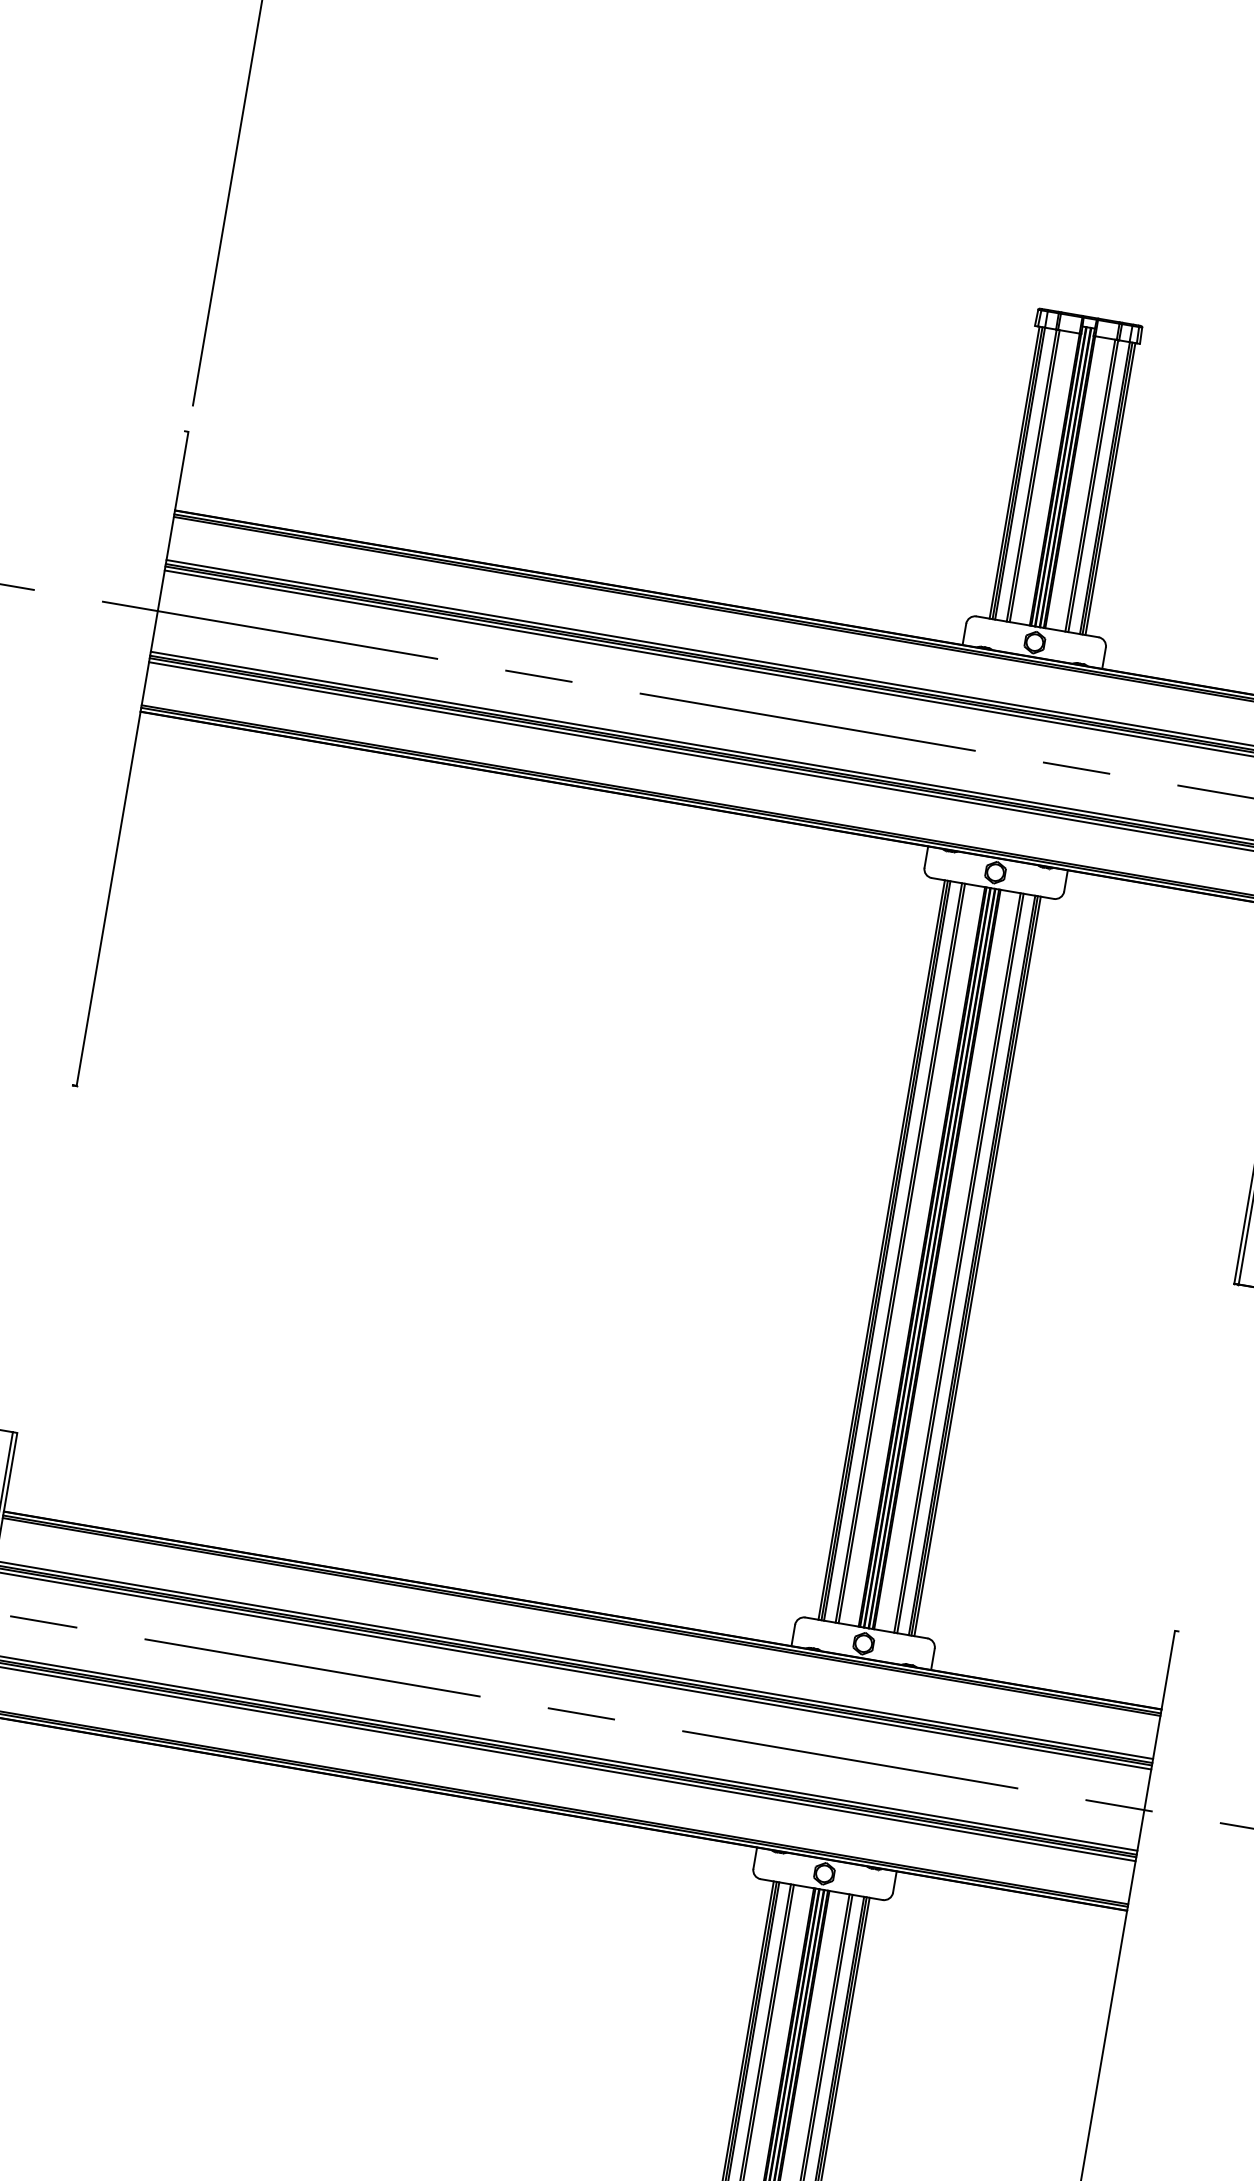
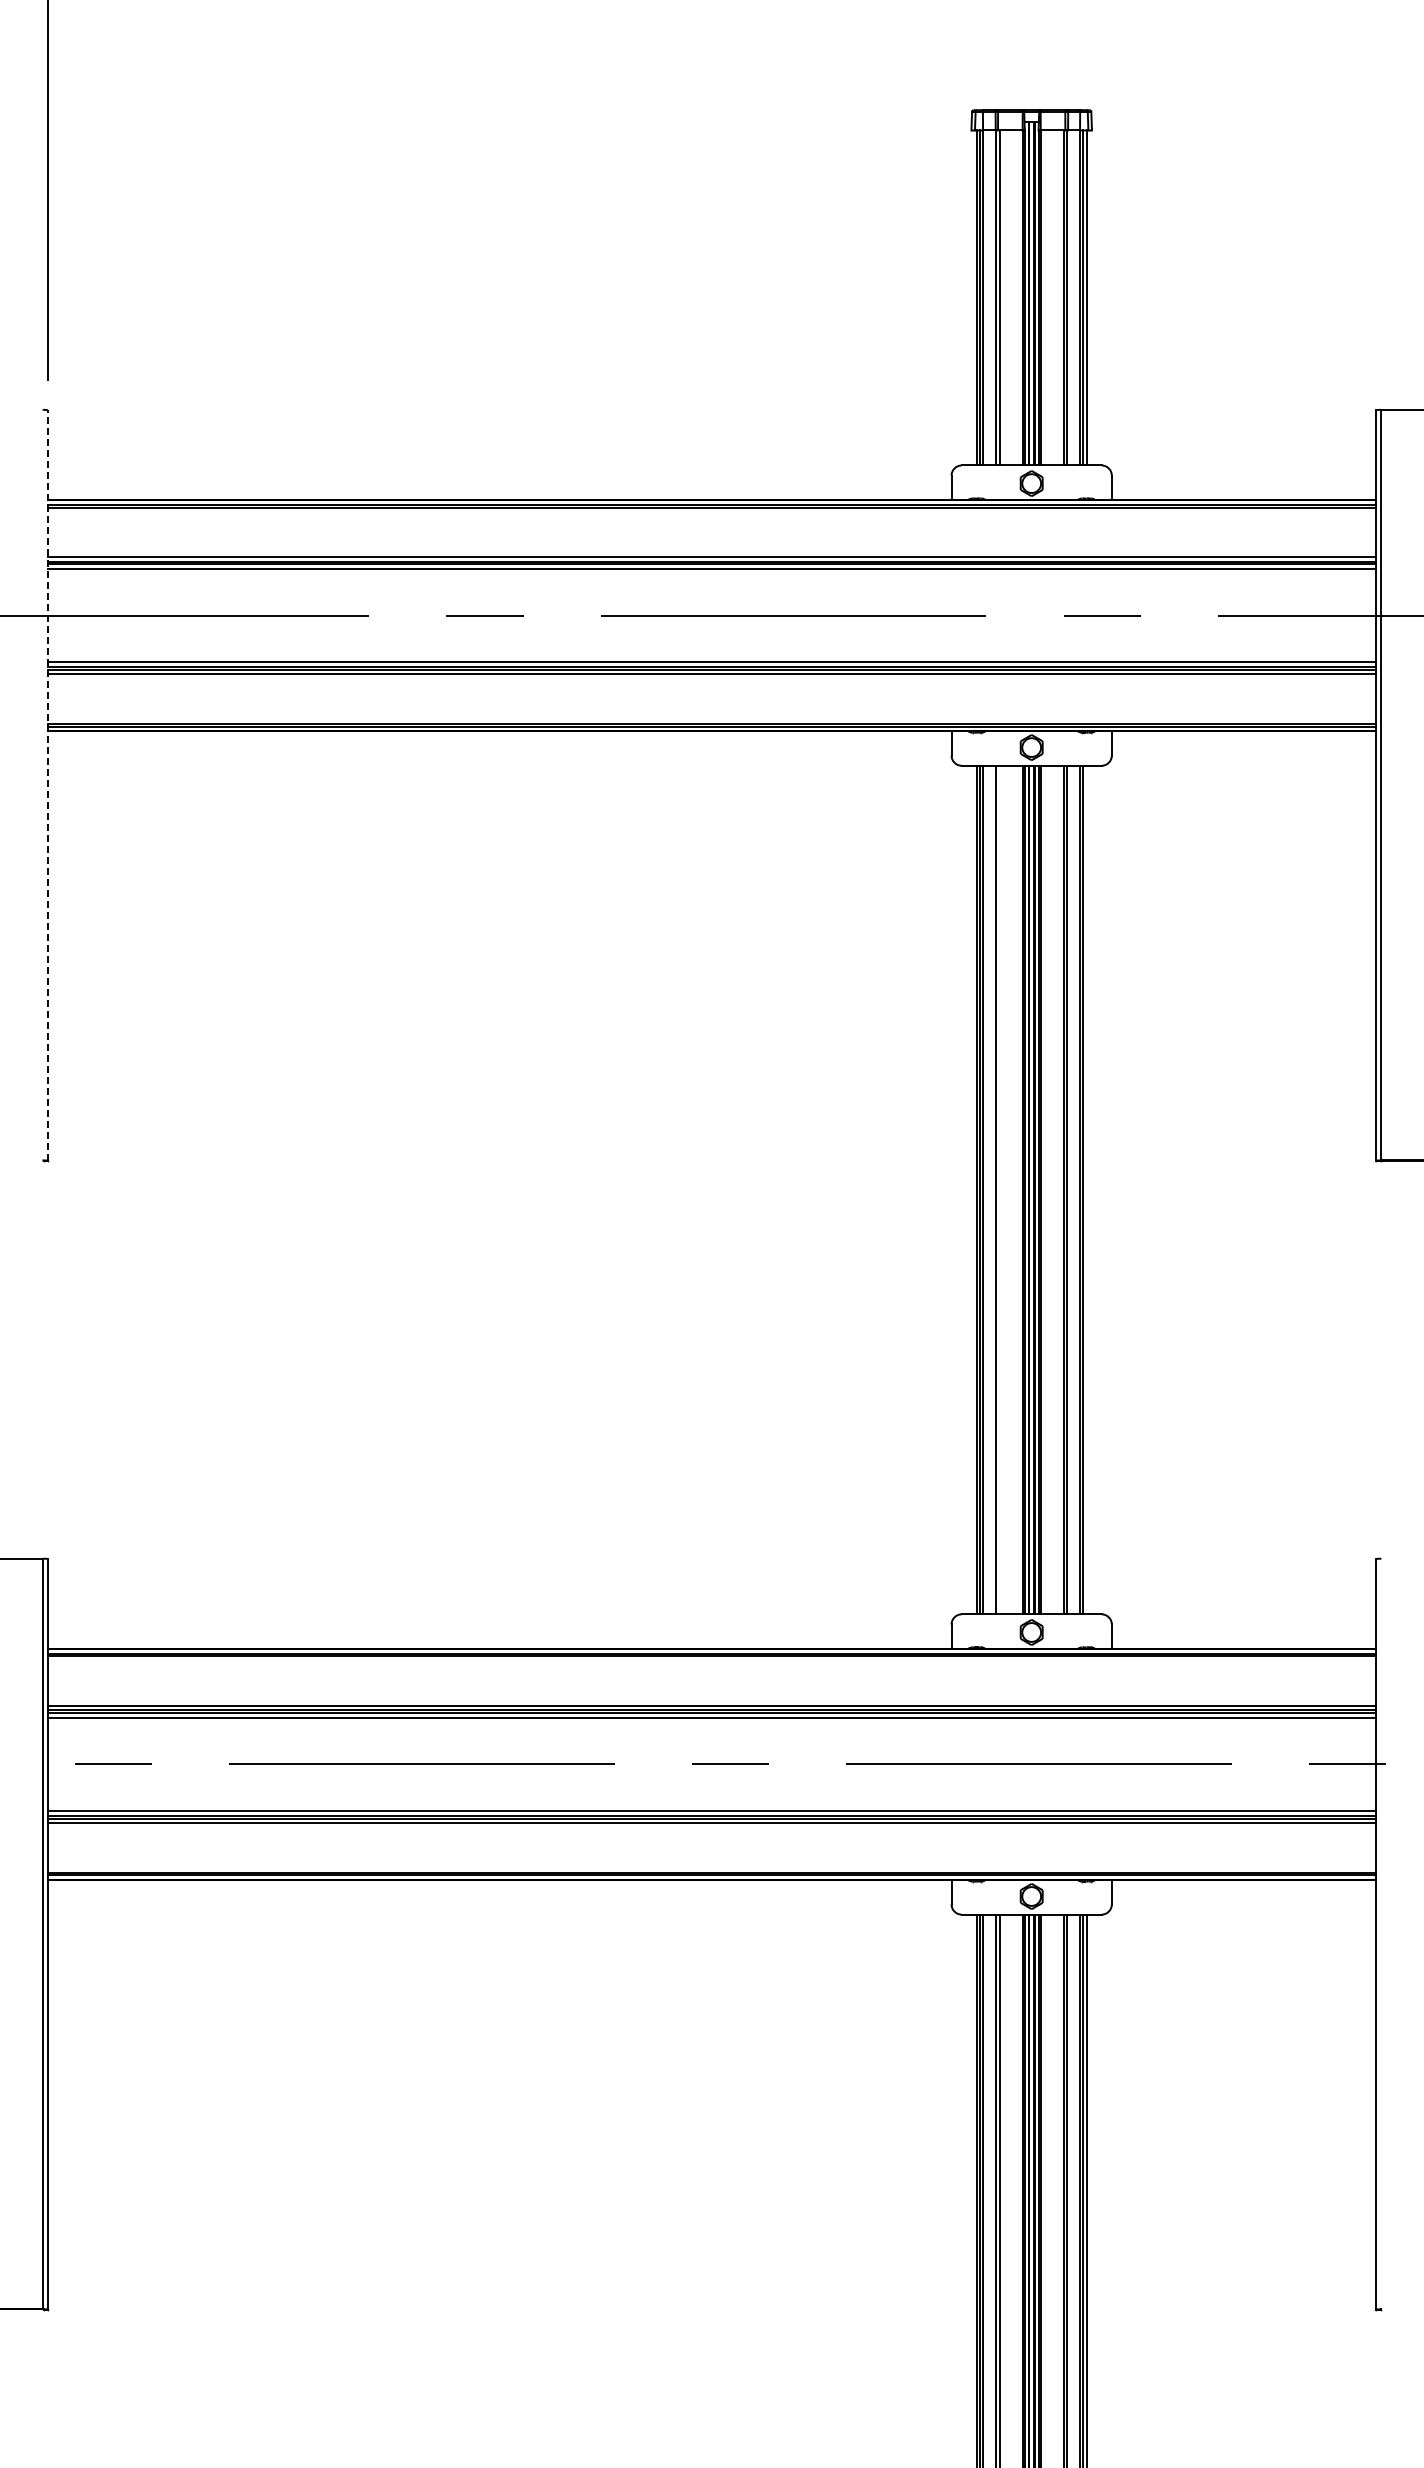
line: (132, 758) -> (47, 784), solid -> dashed
line: (901, 1252) -> (999, 1189), removed
line: (977, 1265) -> (1086, 1189), removed

